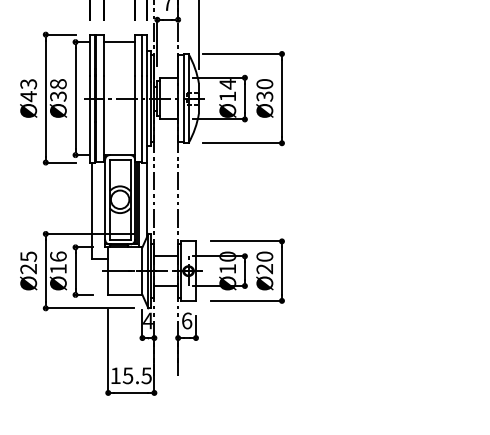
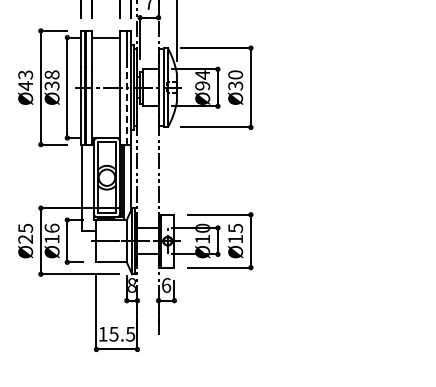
text: (227, 96) -> (202, 85), Ø14 -> Ø94
line: (142, 119) -> (126, 106), solid -> dashed
text: (264, 262) -> (235, 233), Ø20 -> Ø15
text: (148, 320) -> (132, 285), 4 -> 8

